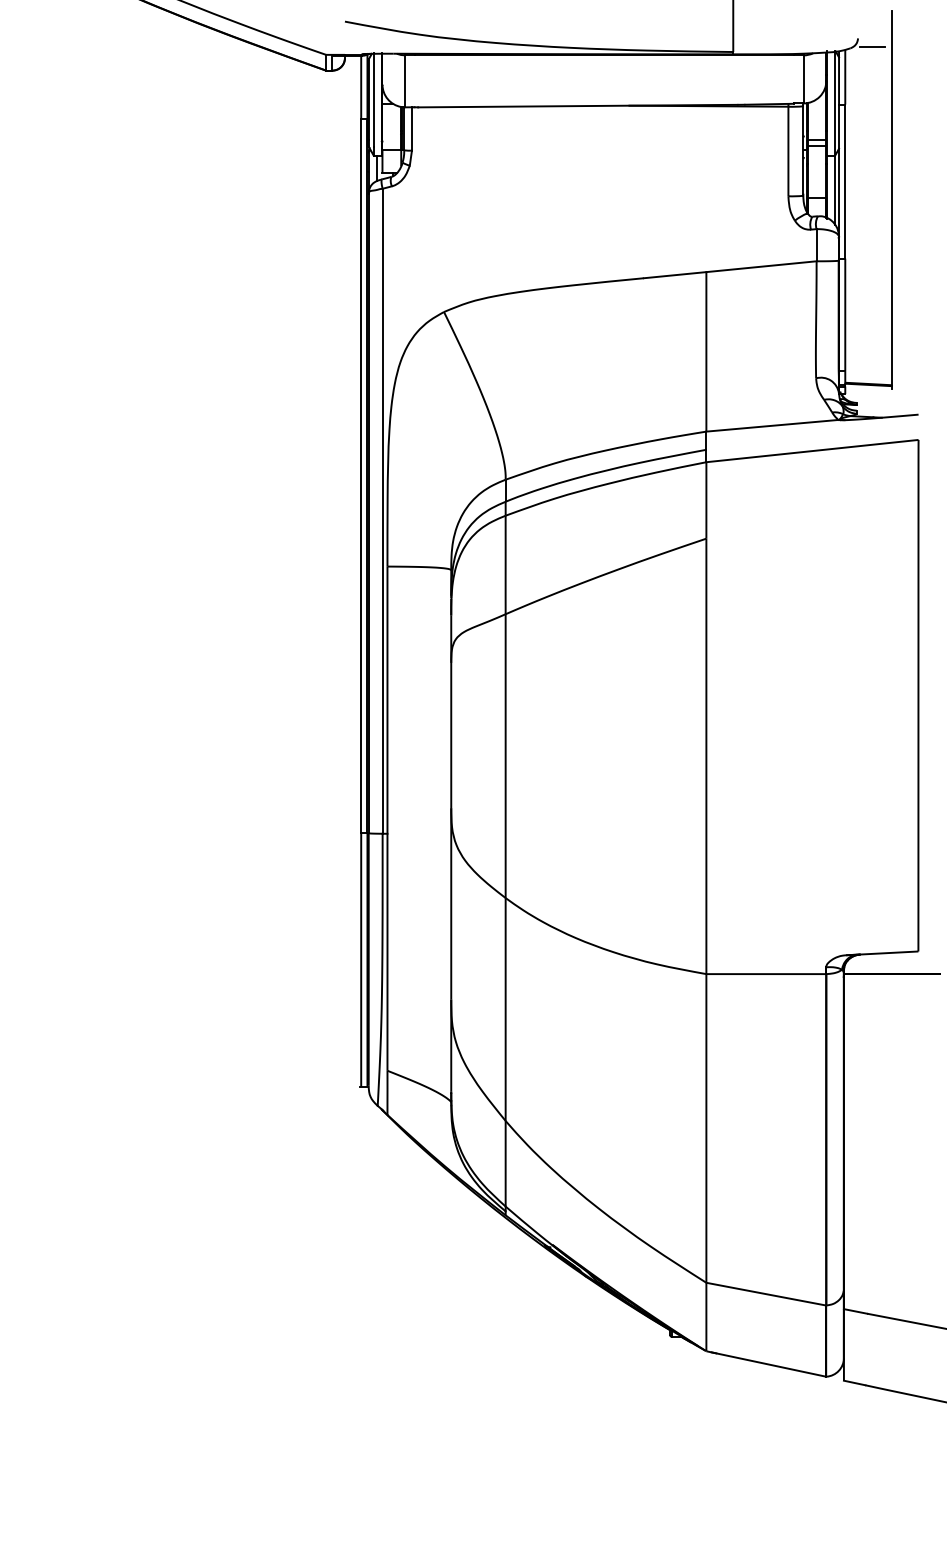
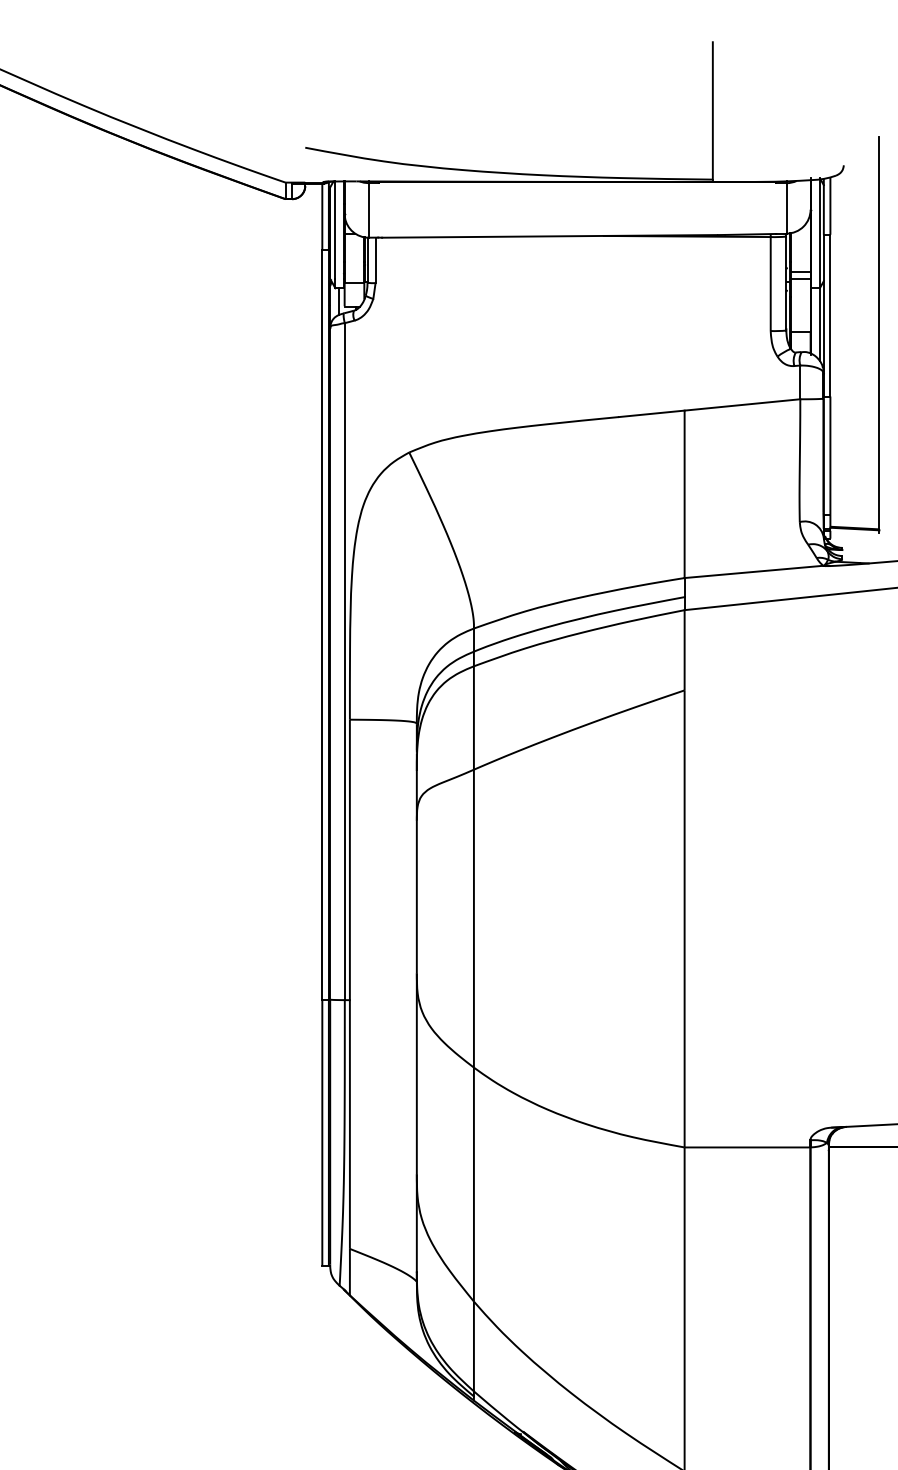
line: (871, 46) -> (857, 173), removed

